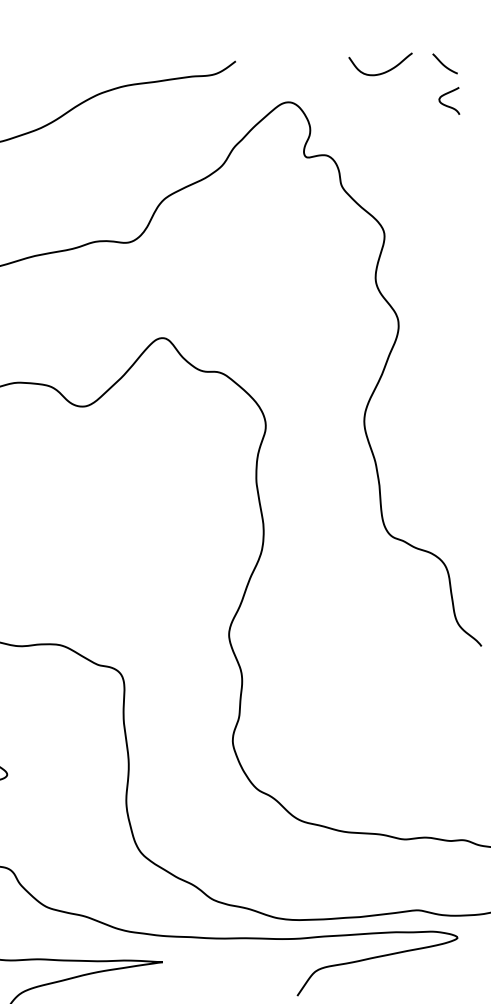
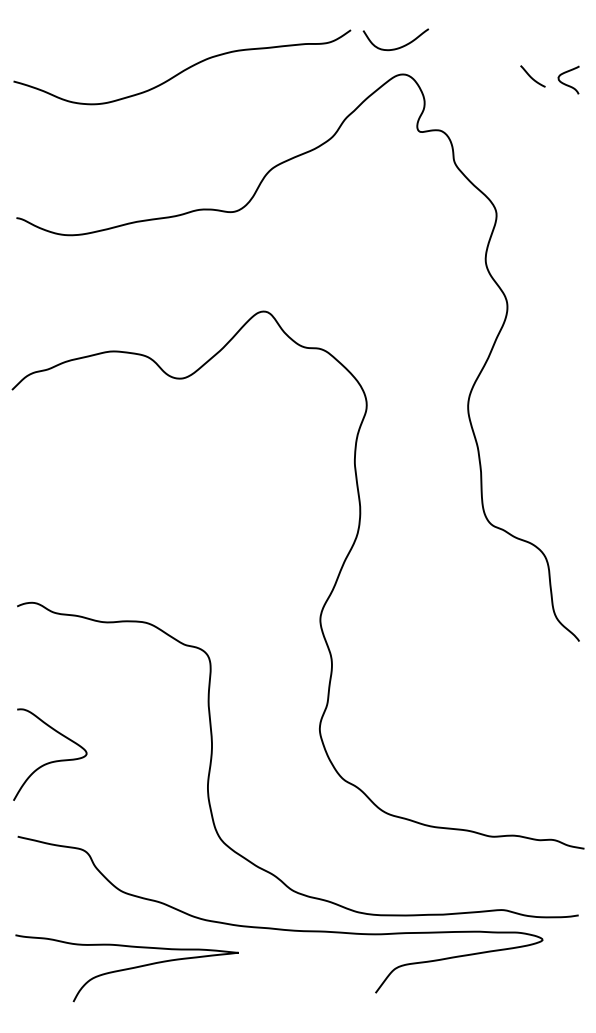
curve: (443, 63) -> (531, 76), moved
curve: (382, 72) -> (397, 47), moved

